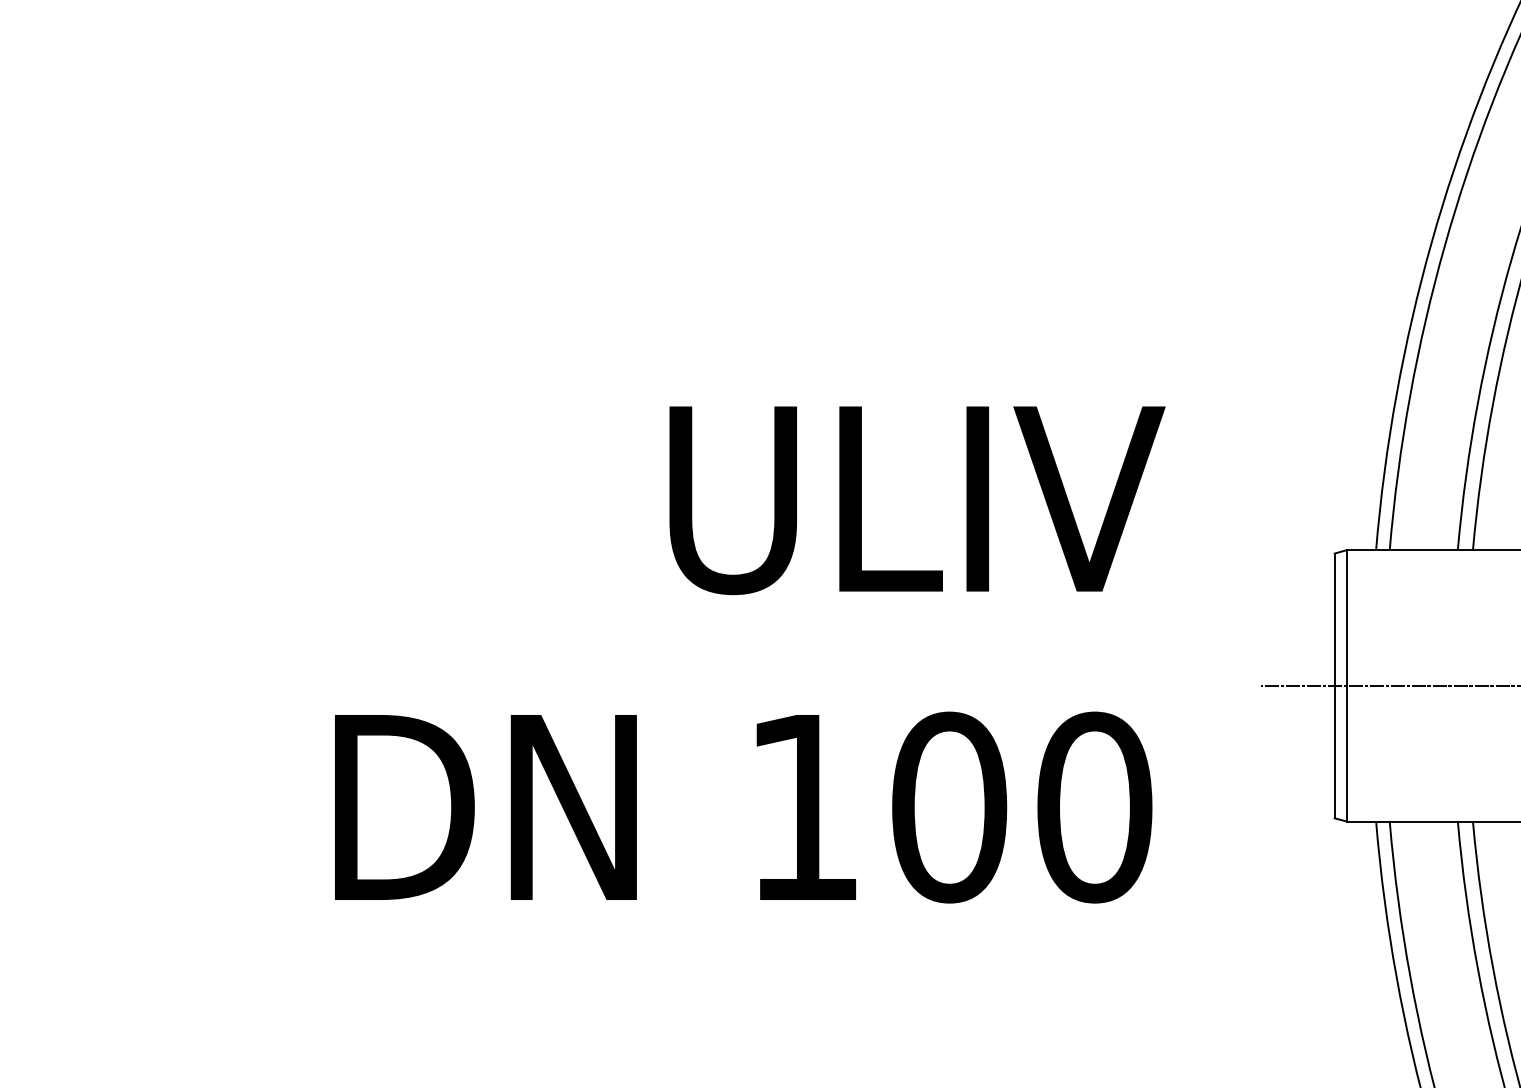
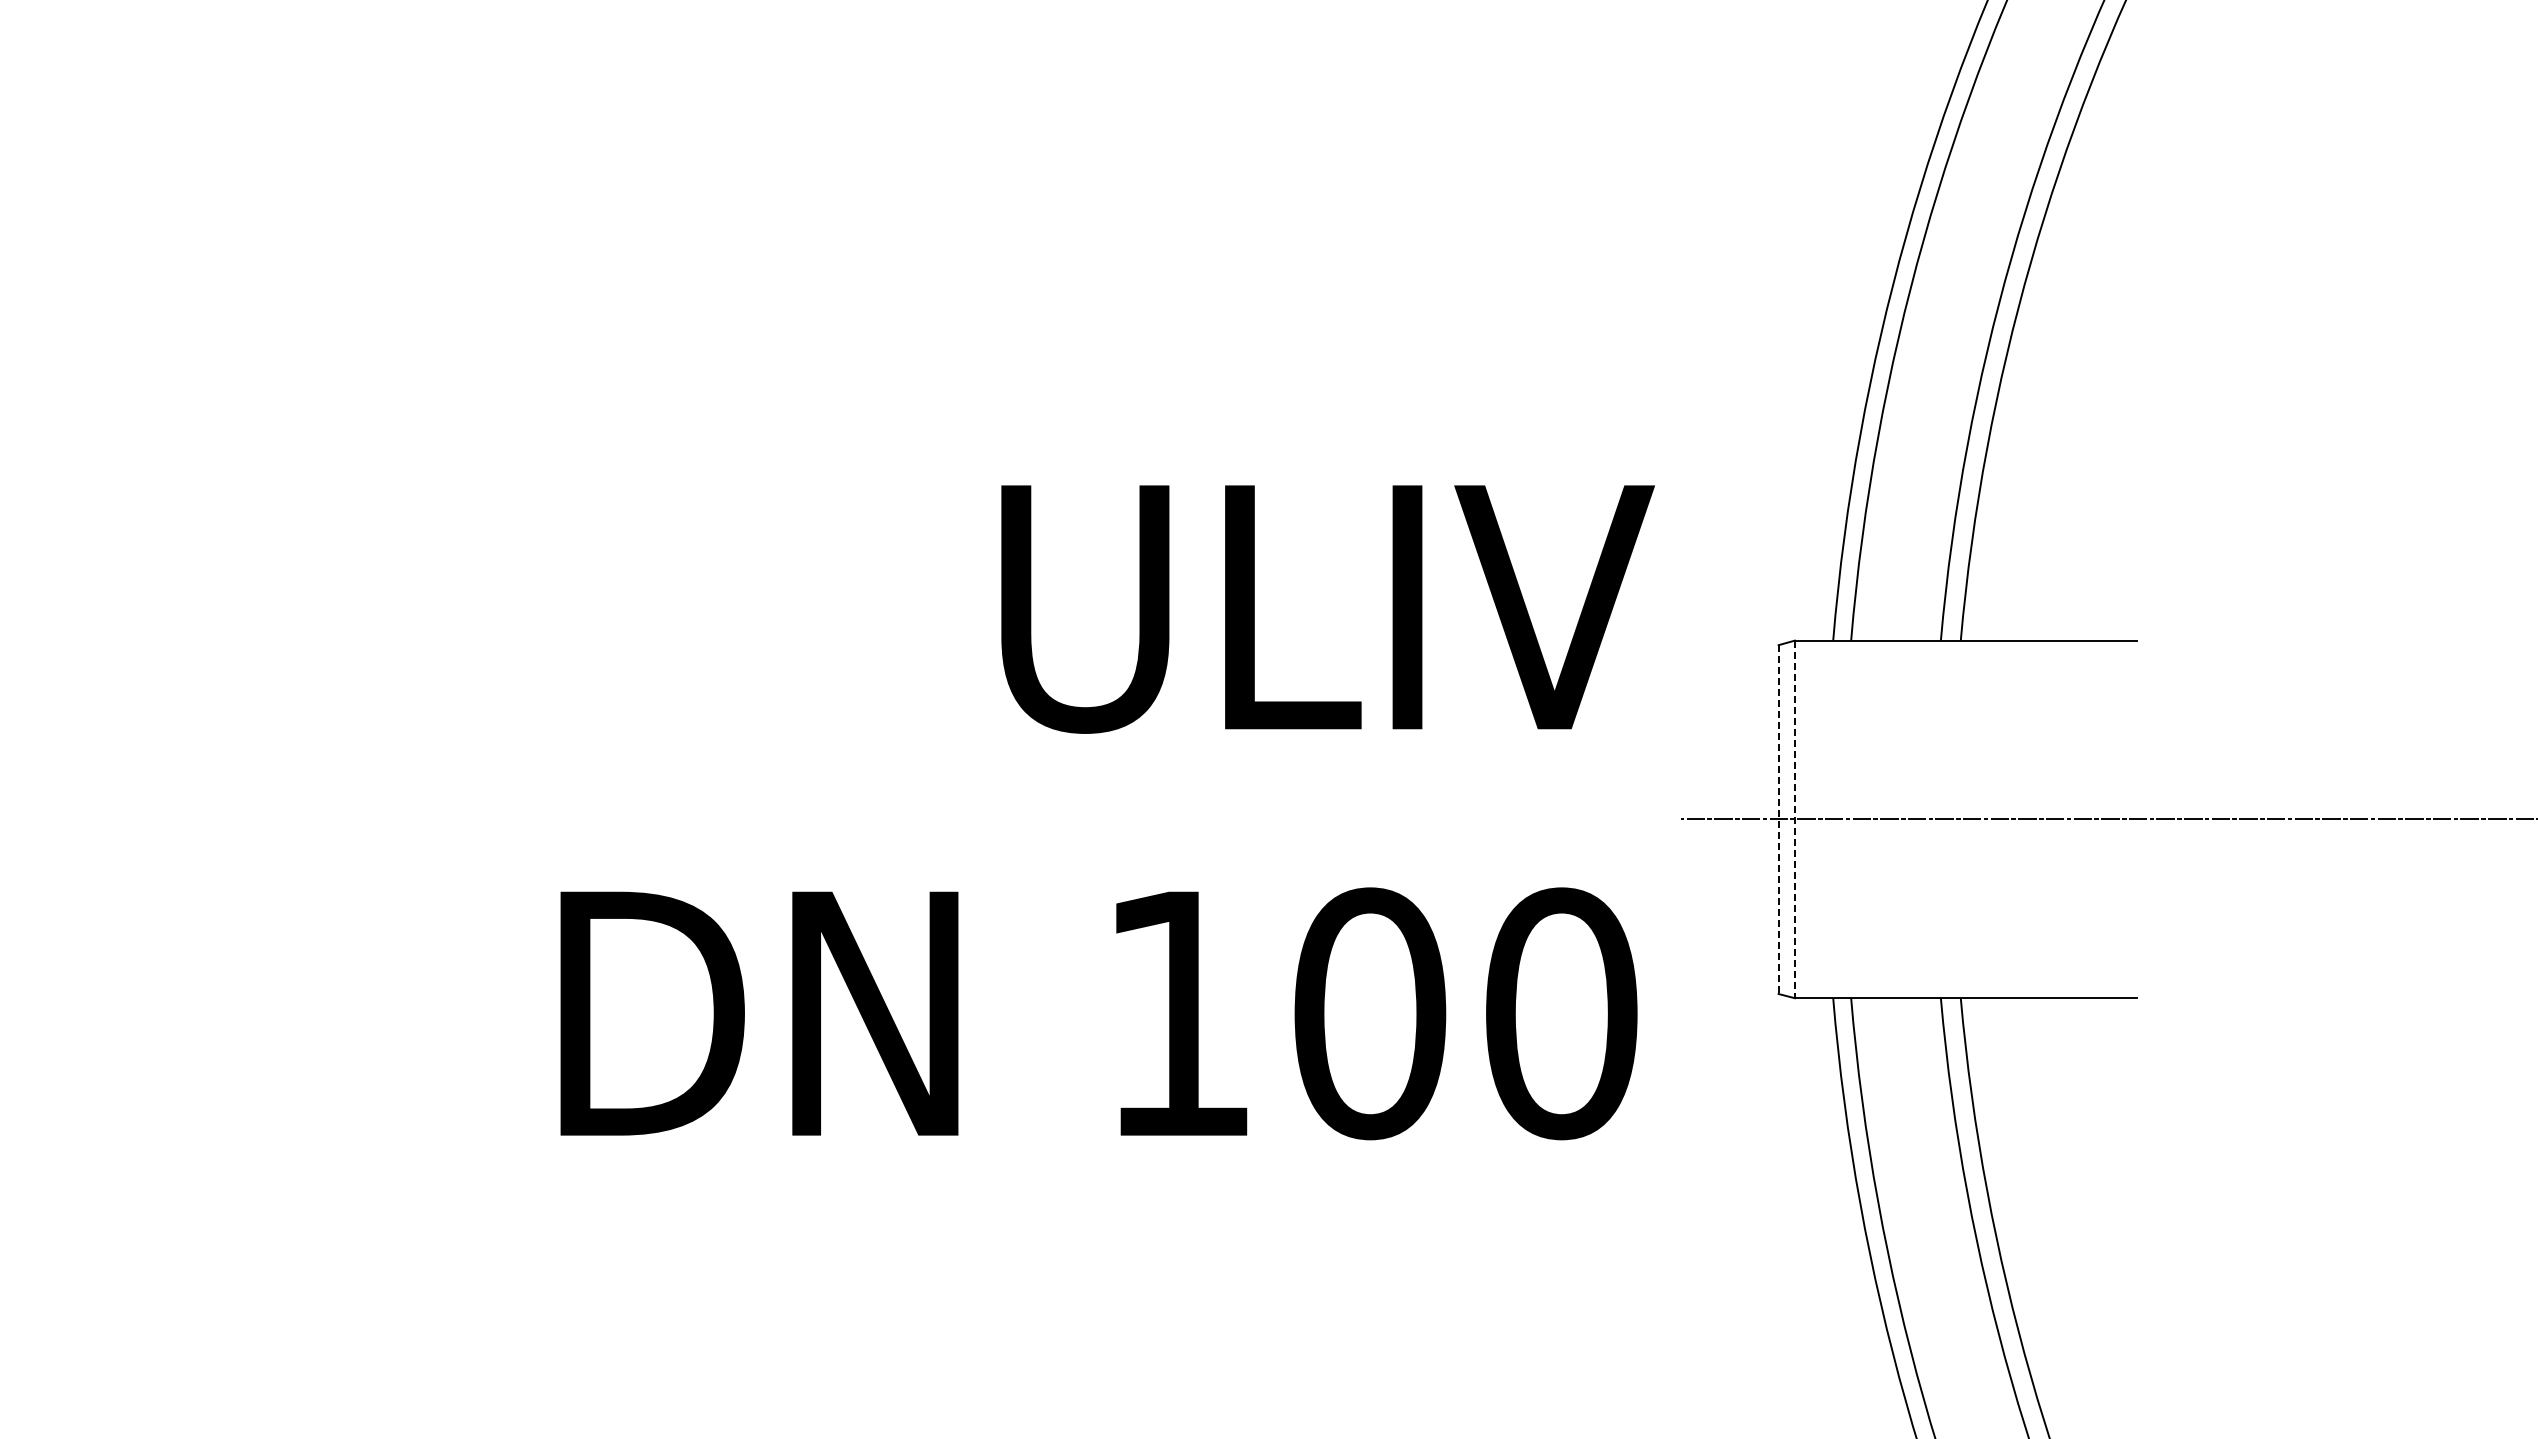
text: (750, 654) -> (1107, 812), moved
line: (1346, 685) -> (1794, 819), solid -> dashed
line: (1334, 686) -> (1778, 820), solid -> dashed

